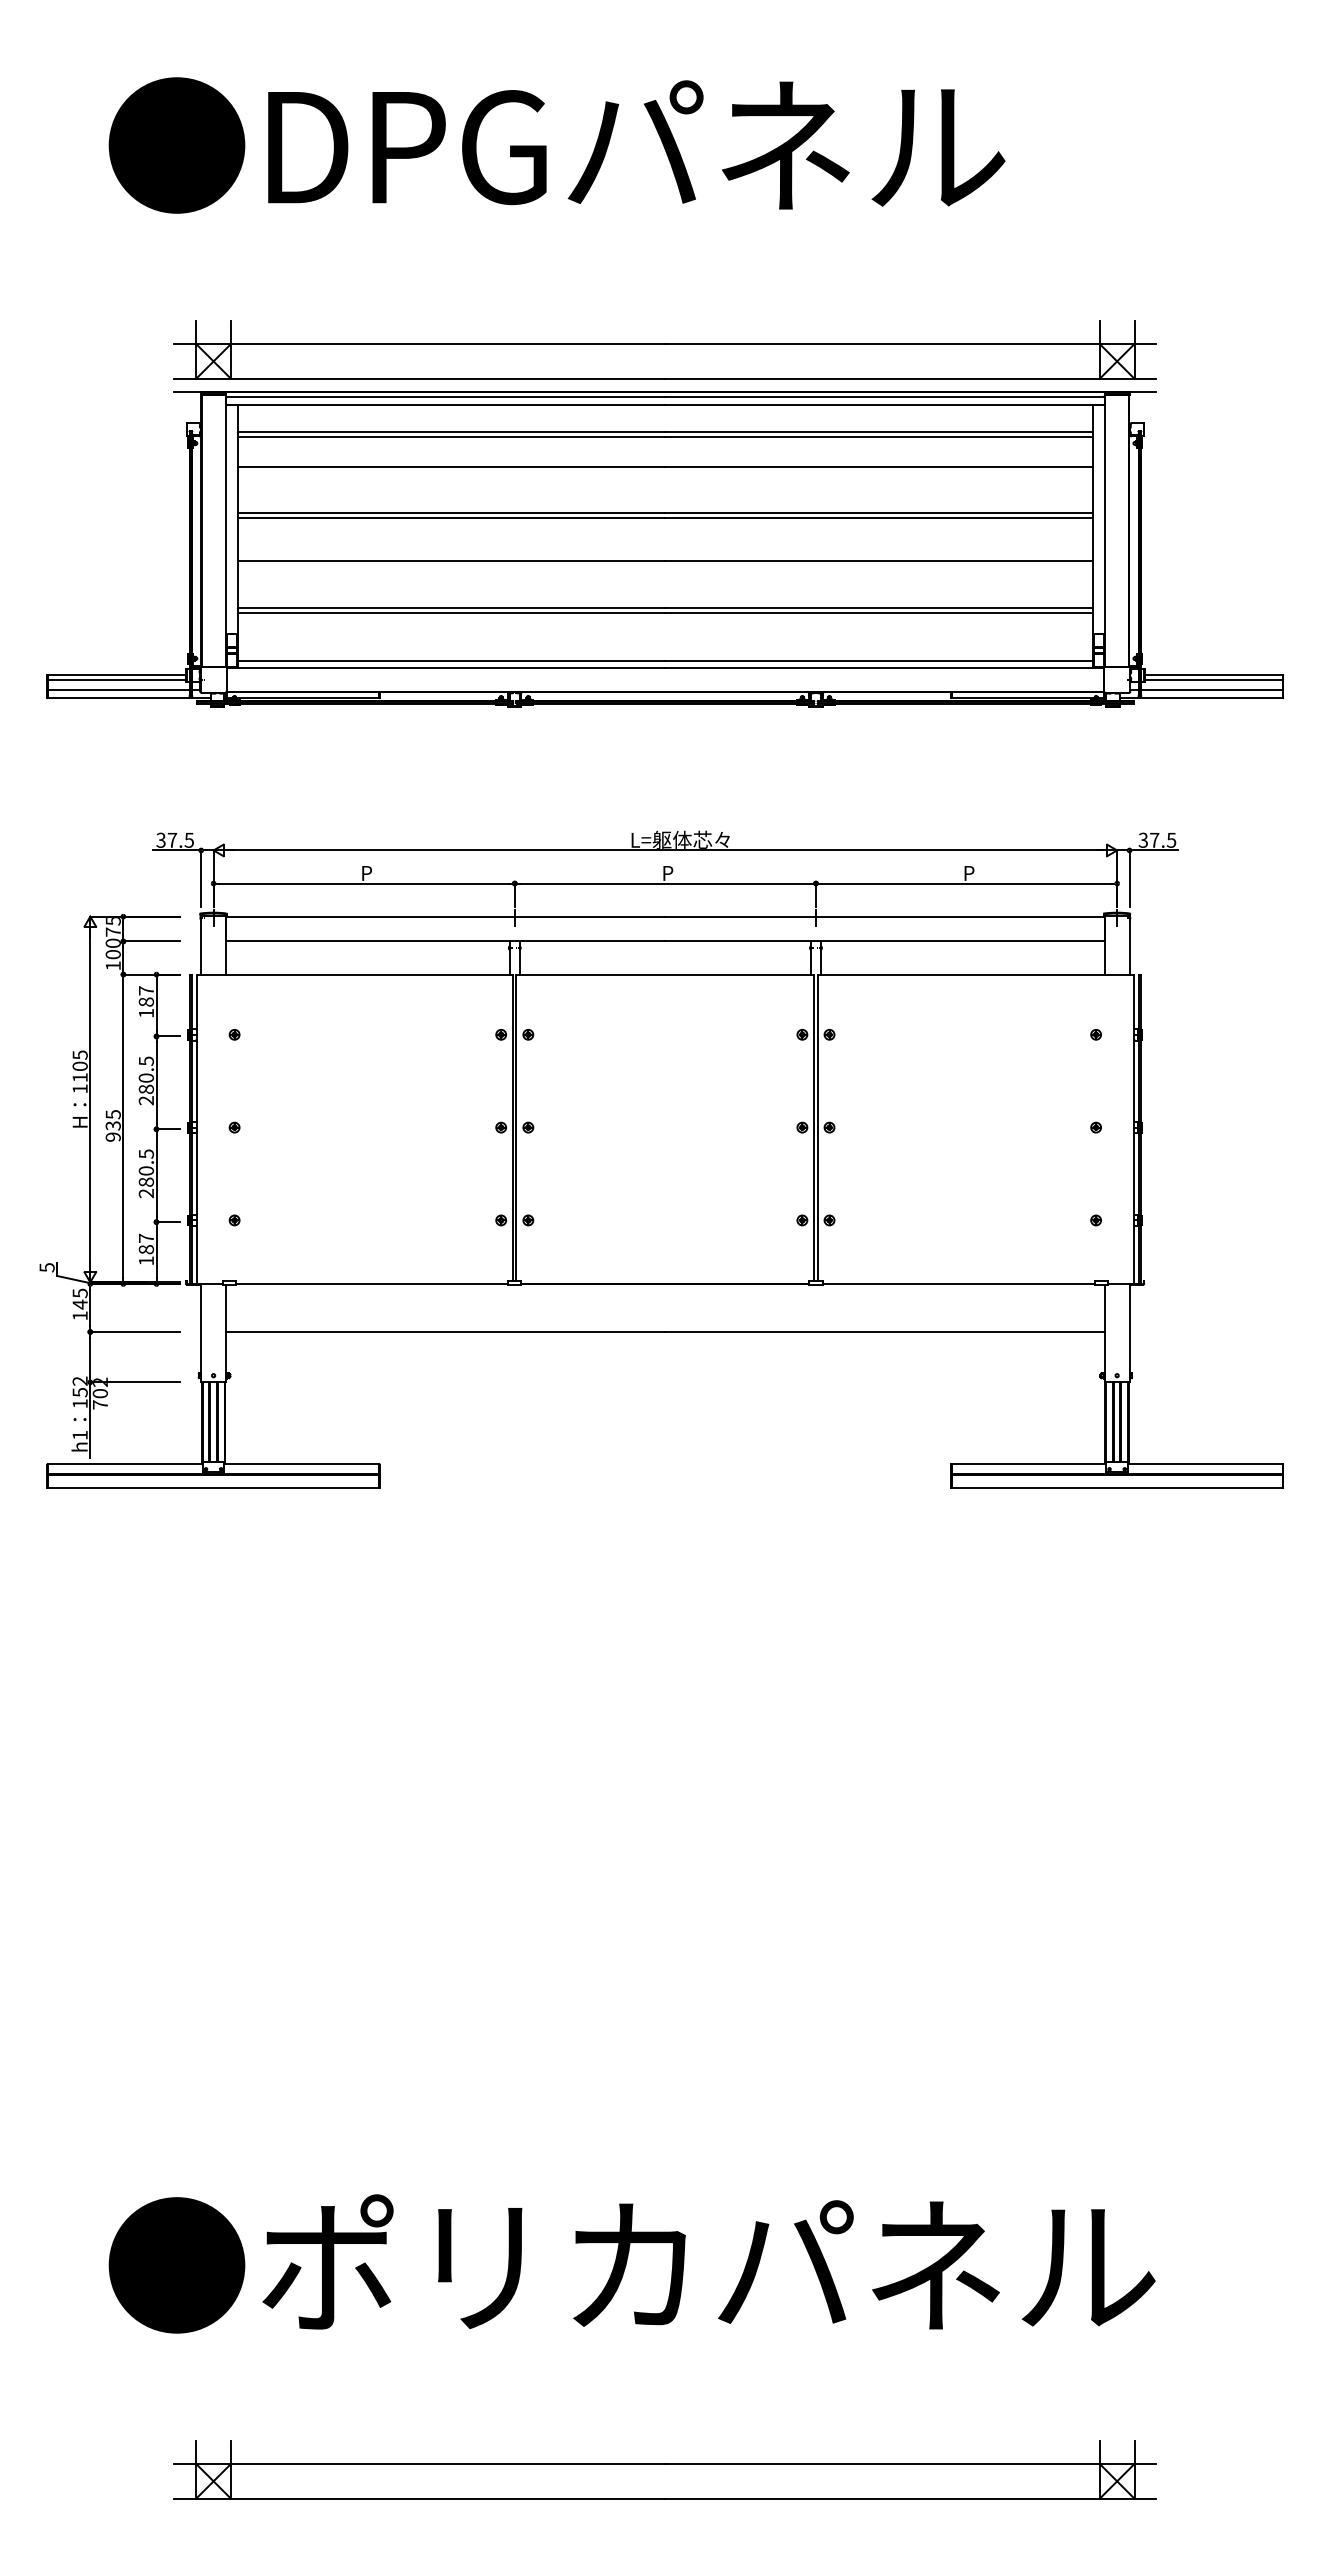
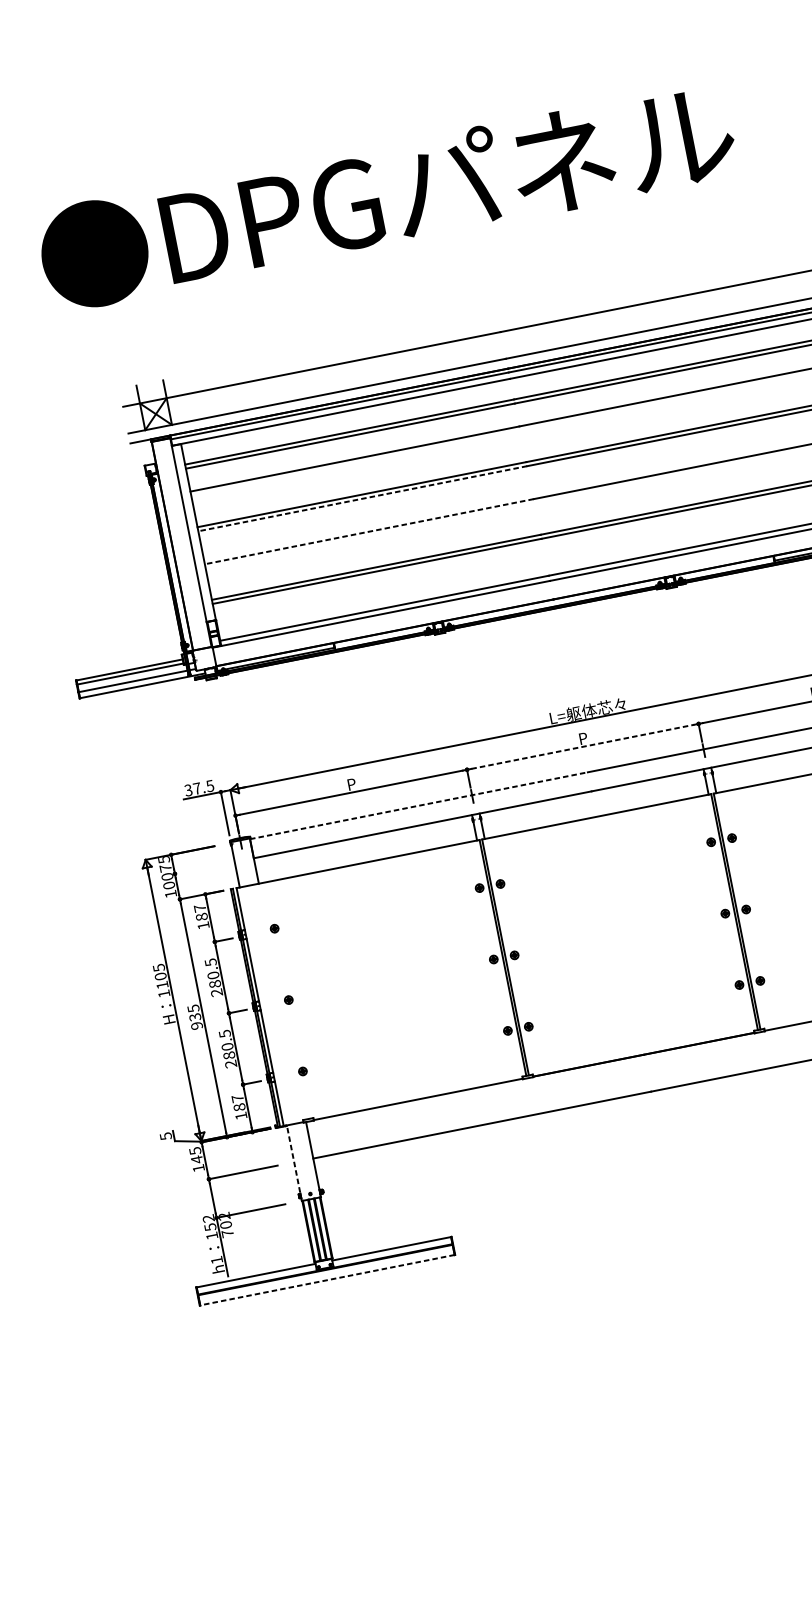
line: (451, 518) -> (362, 498), solid -> dashed
line: (451, 561) -> (369, 531), solid -> dashed
line: (665, 883) -> (582, 746), solid -> dashed
line: (445, 916) -> (418, 805), solid -> dashed
line: (151, 941) -> (196, 869), removed
line: (201, 1332) -> (294, 1162), solid -> dashed
line: (213, 1487) -> (327, 1280), solid -> dashed

